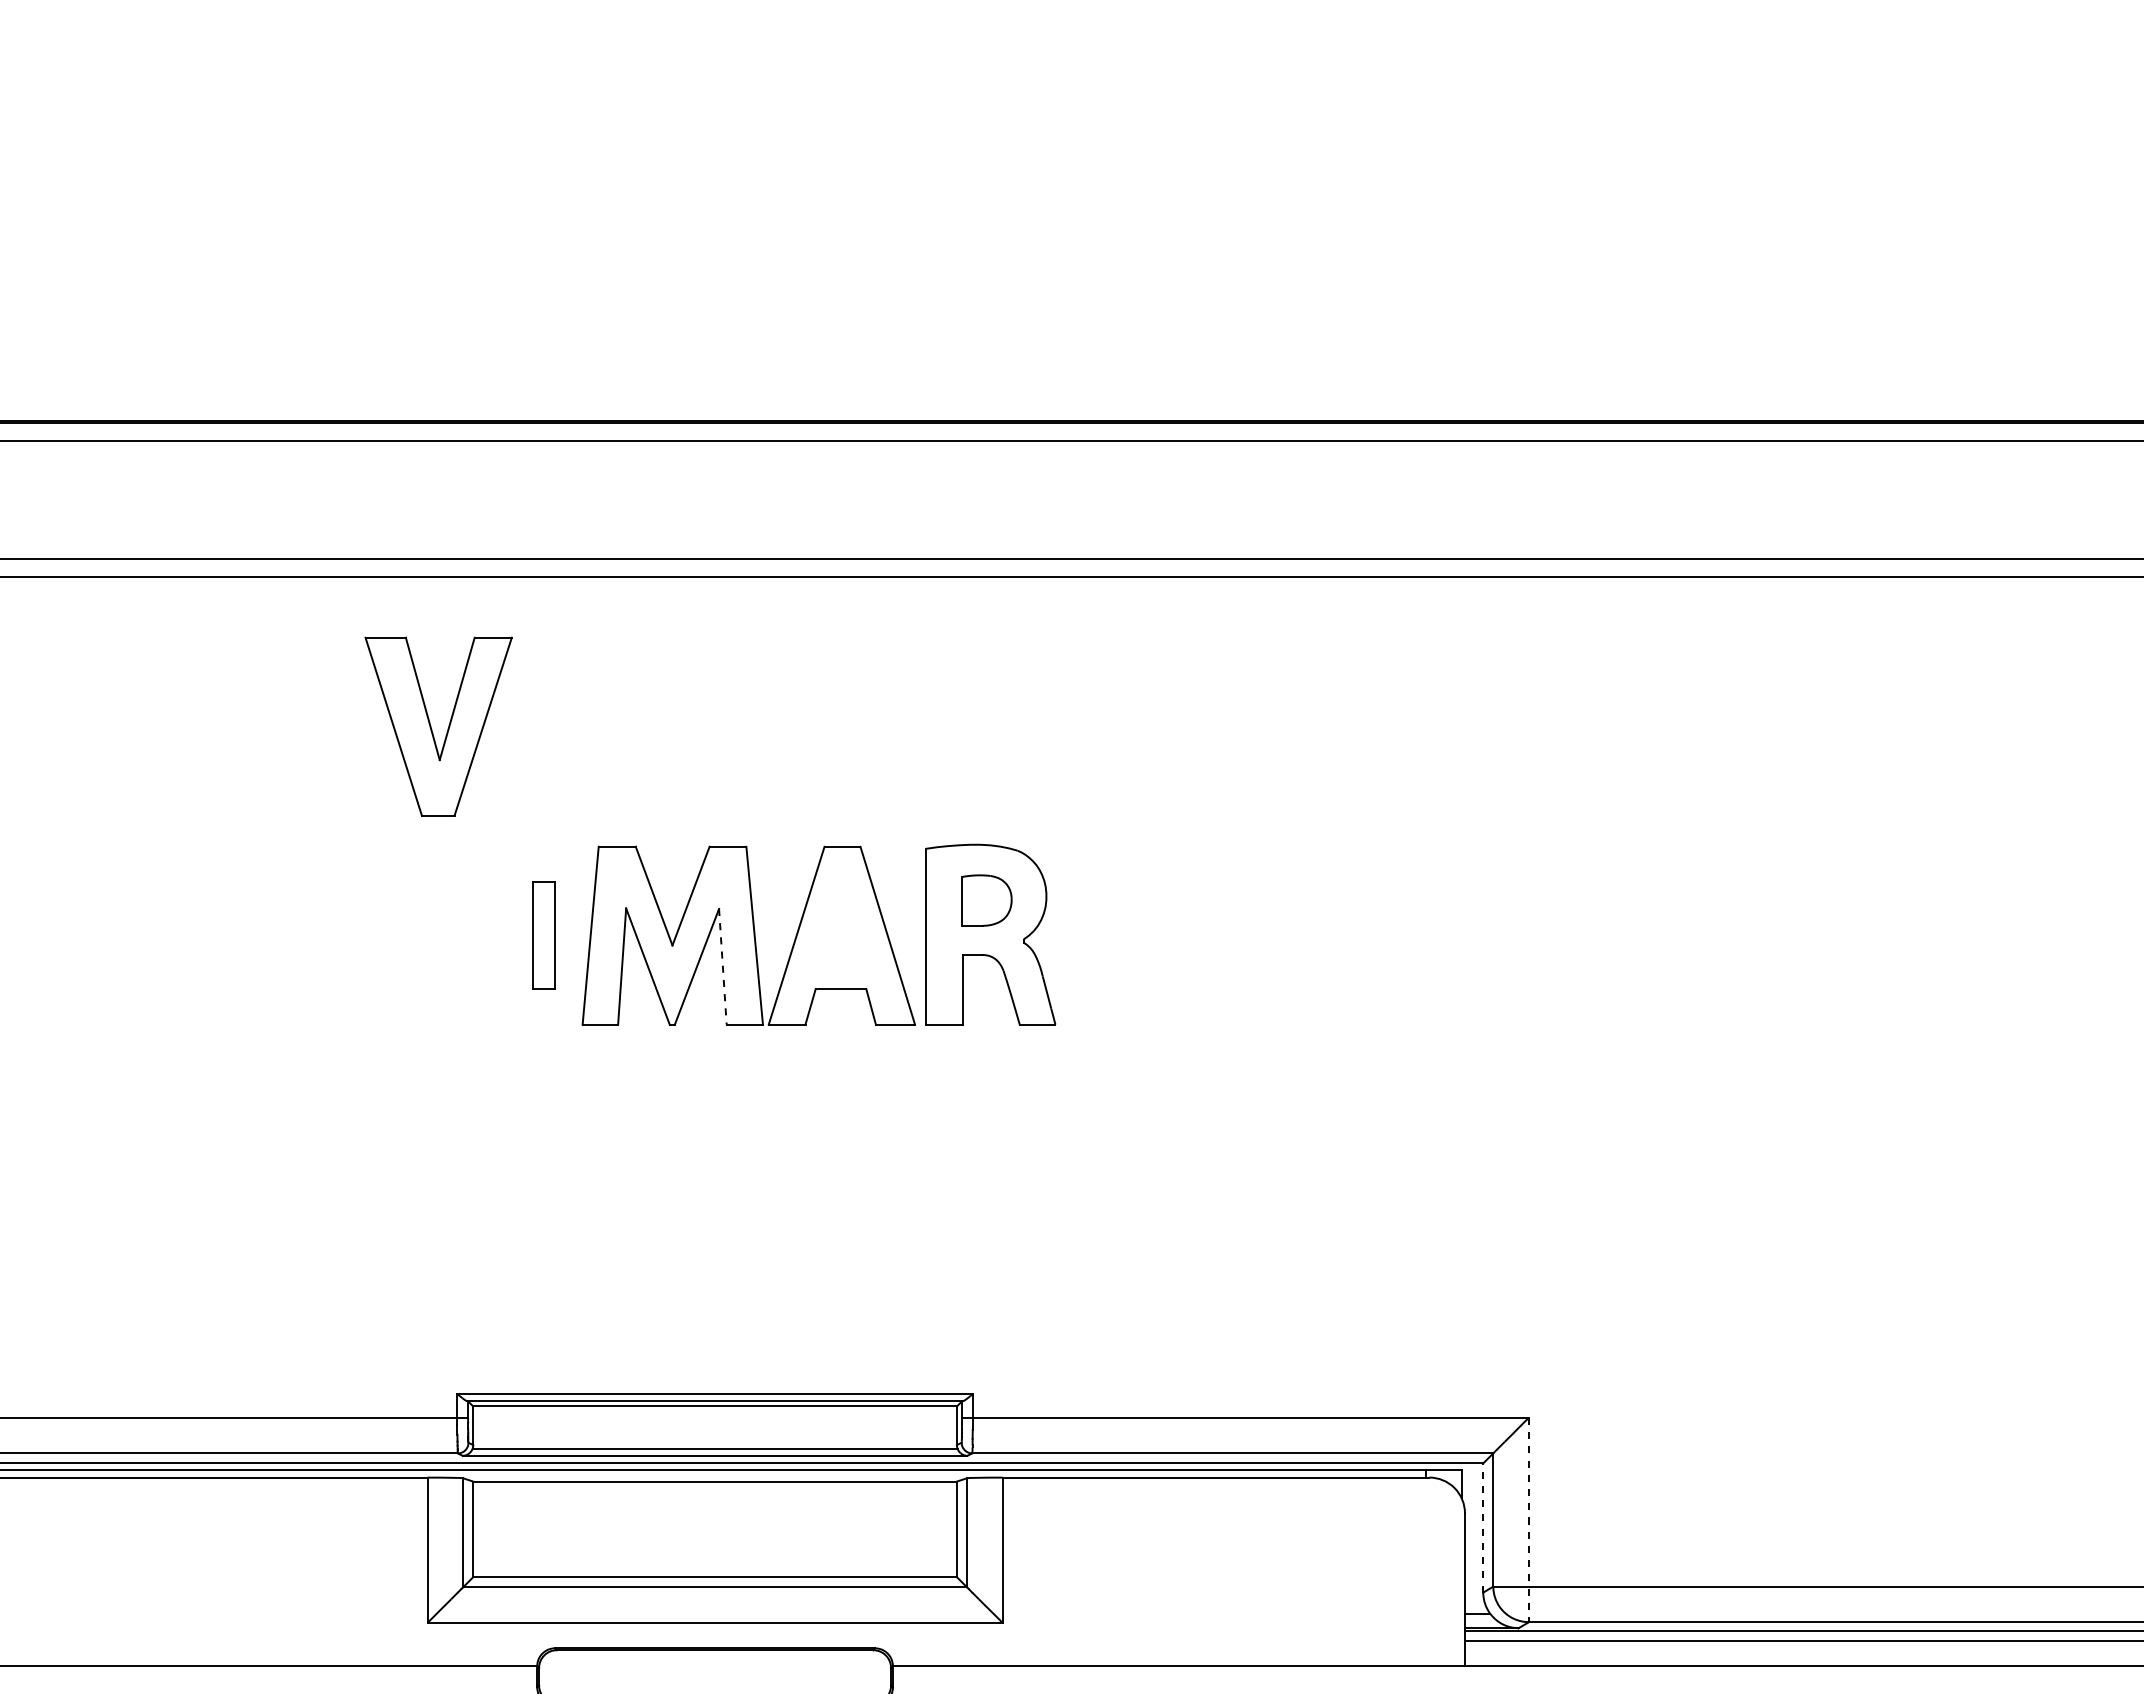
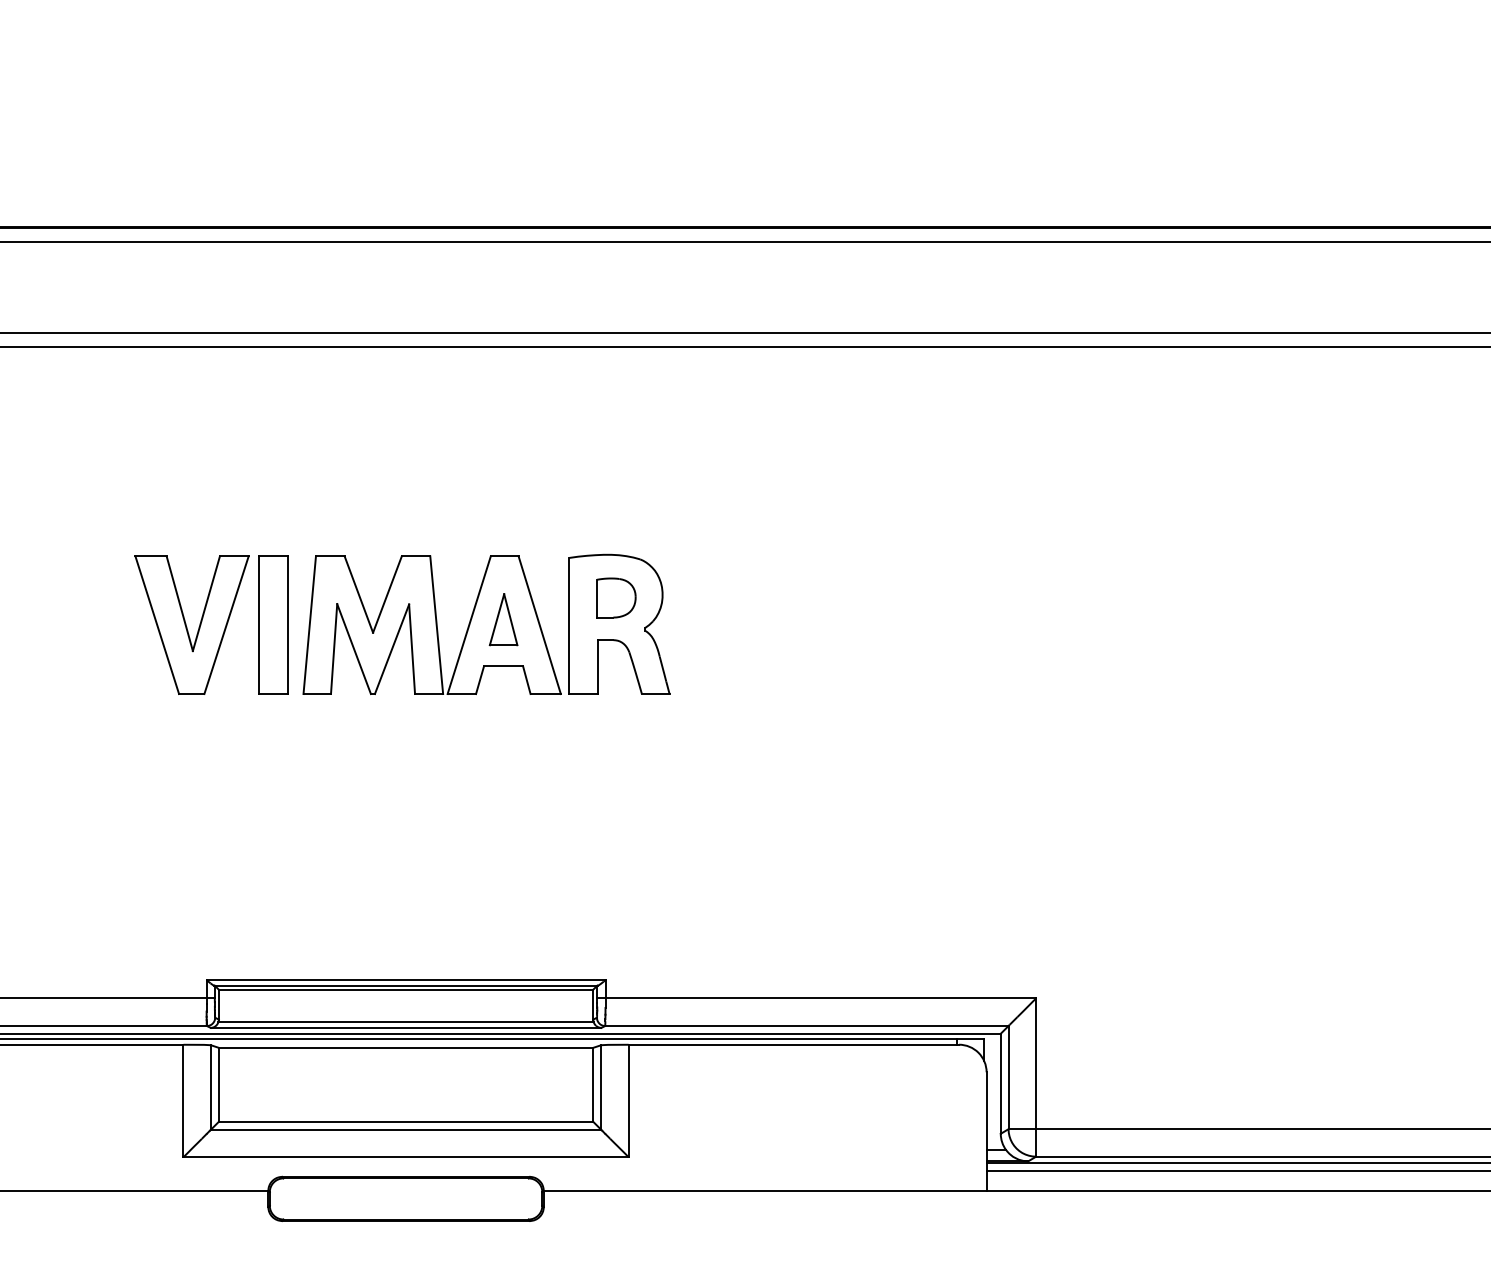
part: (432, 729) -> (187, 627), moved
part: (840, 928) -> (503, 619), added
part: (544, 935) -> (273, 625), size x1.67
line: (722, 966) -> (411, 649), dashed -> solid
line: (1528, 1520) -> (1035, 1077), dashed -> solid
line: (1483, 1527) -> (1000, 1083), dashed -> solid

